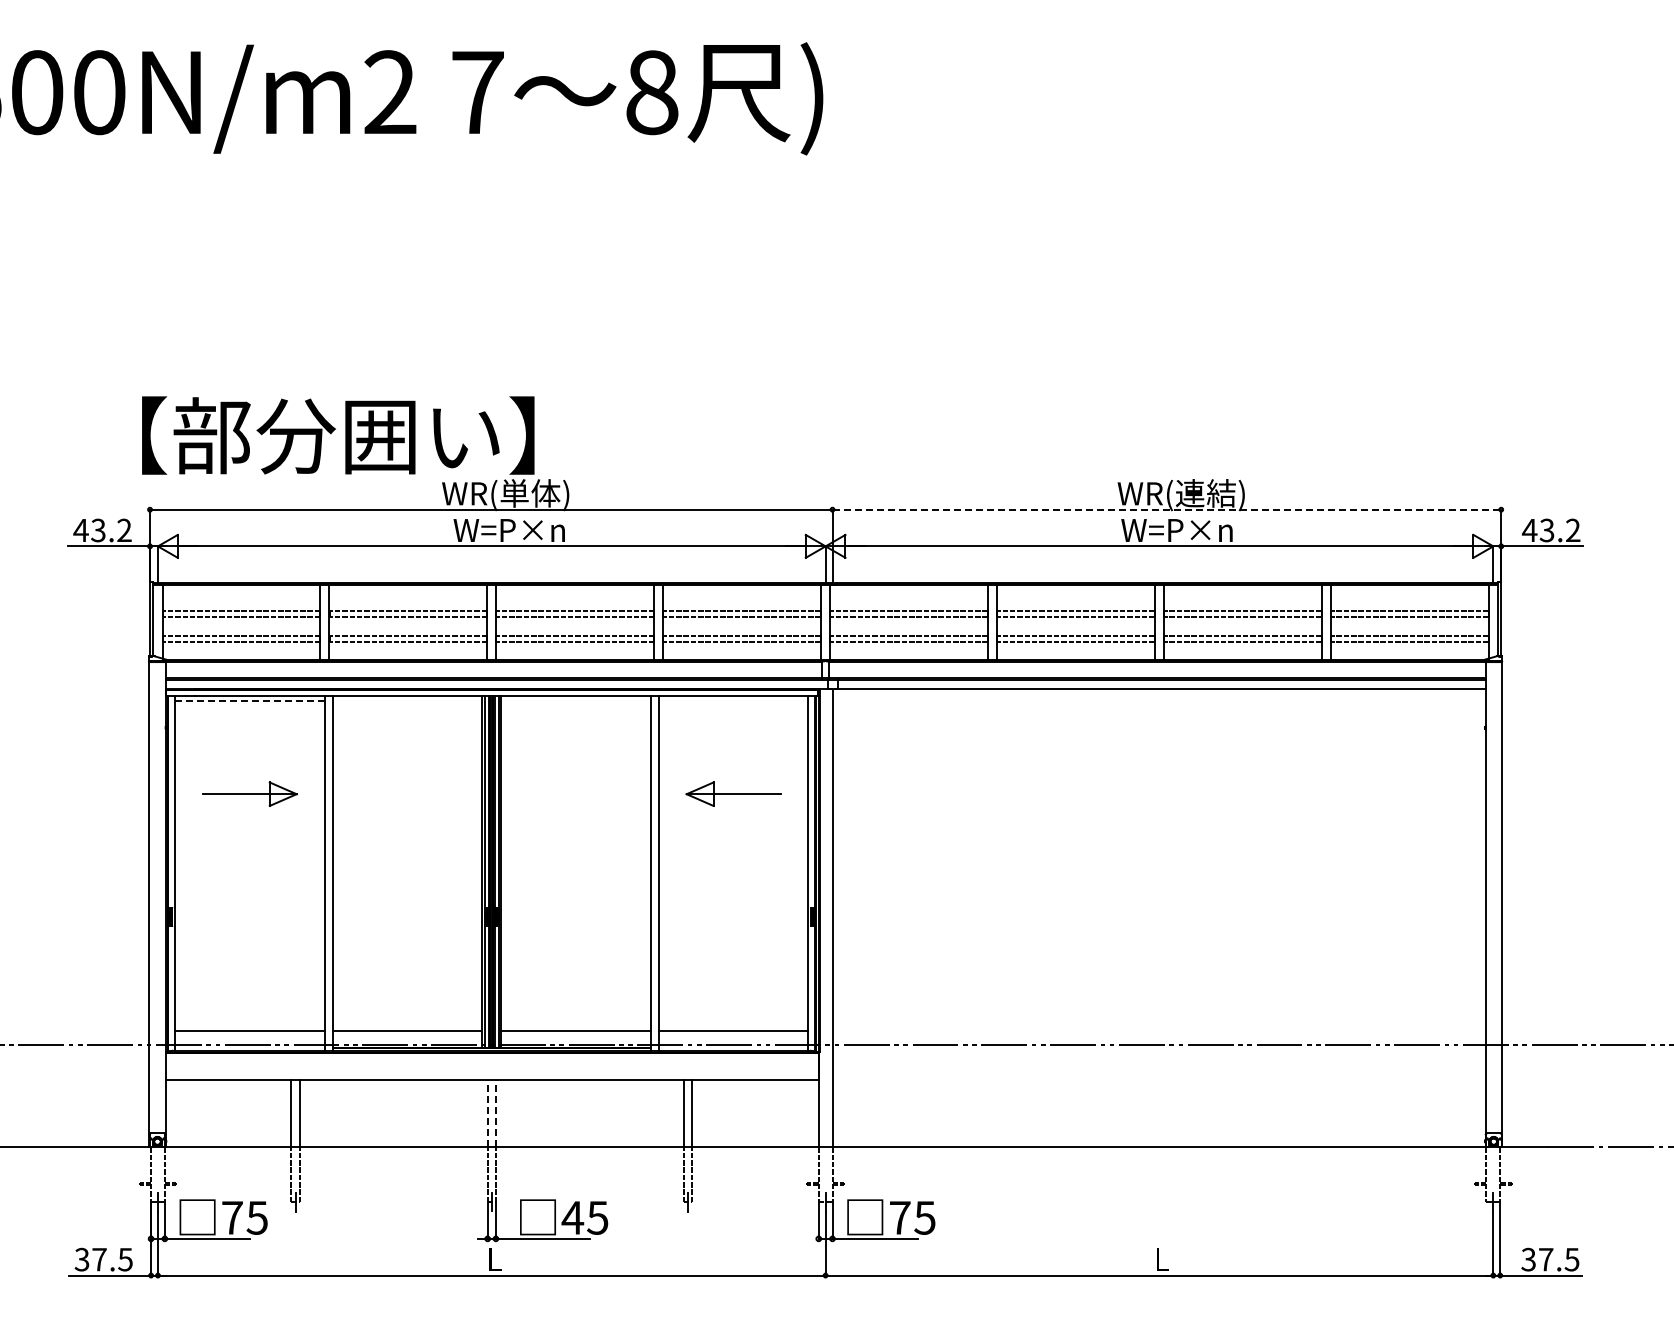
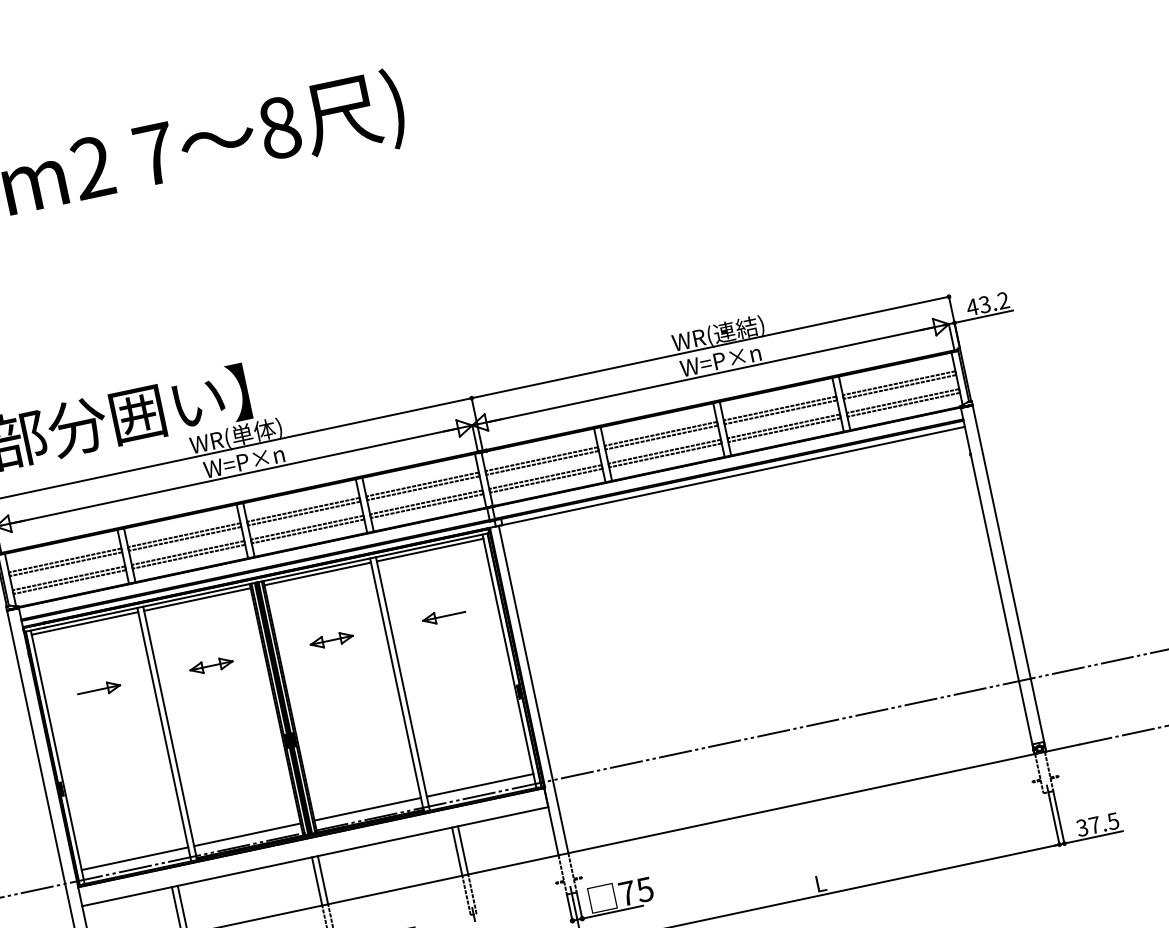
line: (1167, 509) -> (710, 347), dashed -> solid
line: (250, 701) -> (85, 623), dashed -> solid
line: (407, 701) -> (197, 599), added
line: (575, 701) -> (317, 574), added
line: (733, 701) -> (430, 550), added
part: (250, 794) -> (99, 689), size x0.62
part: (407, 794) -> (211, 665), added
part: (575, 794) -> (331, 640), added
part: (733, 794) -> (444, 616), size x0.62
line: (487, 1113) -> (317, 881), dashed -> solid
line: (495, 1113) -> (322, 880), dashed -> solid

